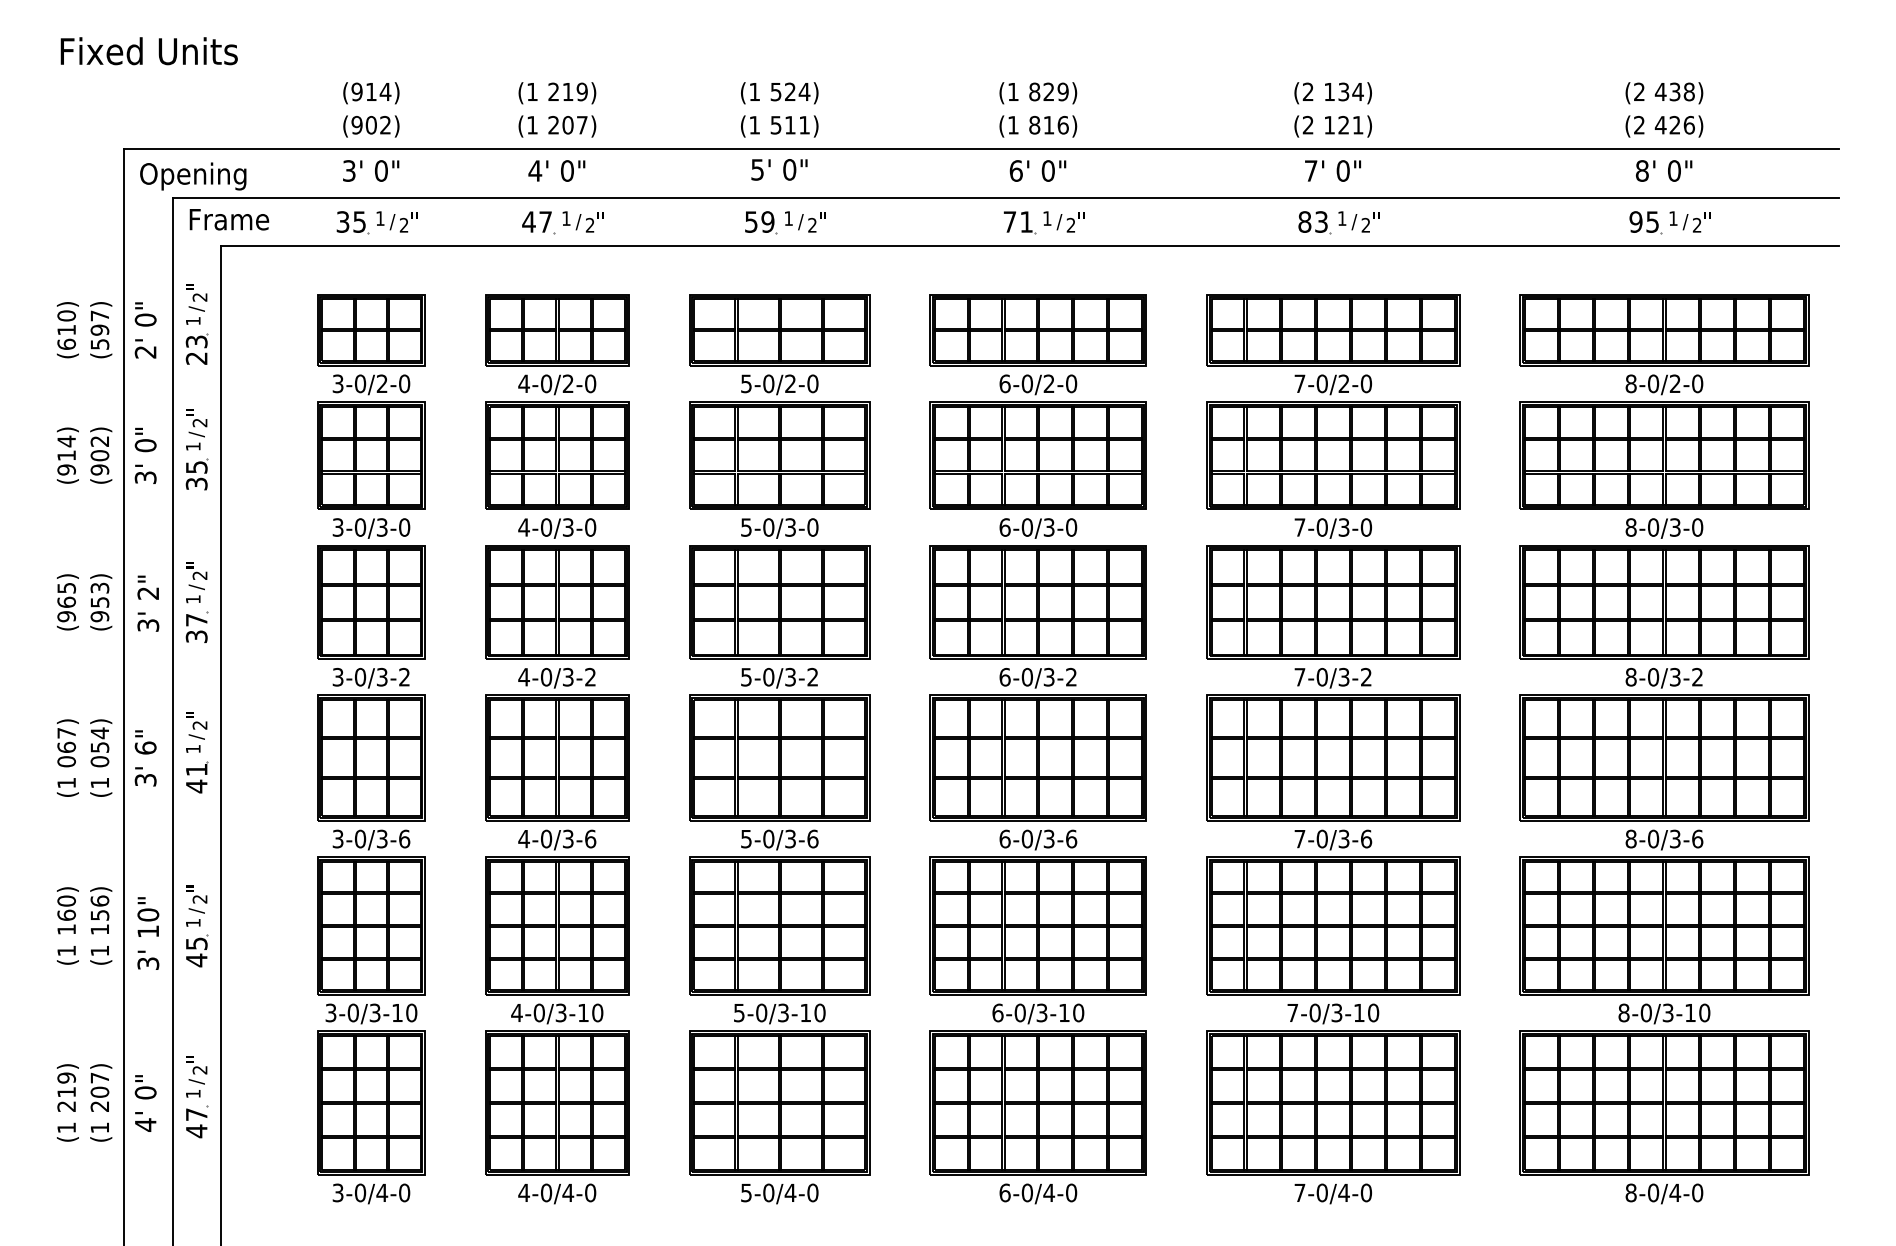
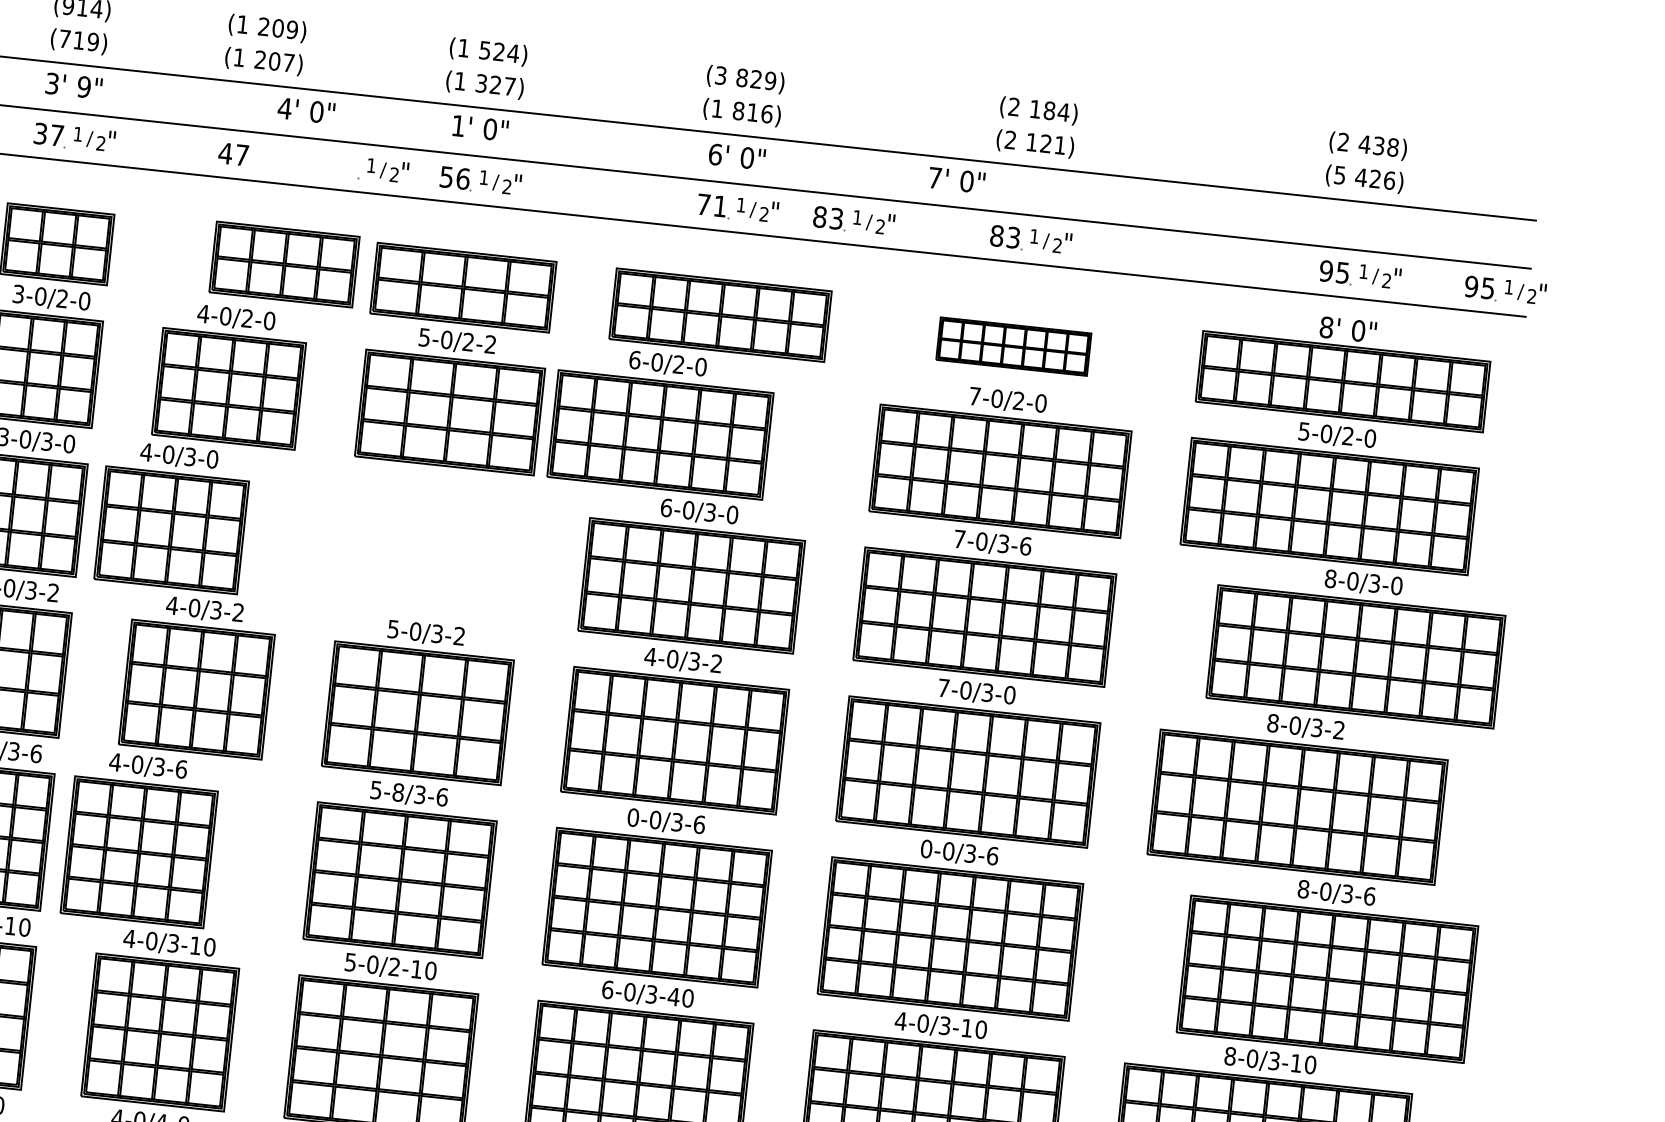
text: (567, 91) -> (277, 27), 219) -> 209)
text: (1013, 91) -> (721, 75), (1 -> (3
text: (1343, 91) -> (1049, 110), 134) -> 184)
text: (371, 124) -> (79, 39), (902) -> (719)
text: (790, 124) -> (495, 84), 511) -> 327)
text: (1639, 124) -> (1340, 174), (2 -> (5
text: (757, 169) -> (458, 125), 5' -> 1'
text: (380, 170) -> (83, 86), 0" -> 9"
text: (556, 170) -> (306, 110), moved
text: (1332, 170) -> (956, 179), moved
text: (1664, 170) -> (1348, 329), moved
text: (359, 221) -> (57, 134), 35 -> 37
text: (767, 221) -> (462, 178), 59 -> 56
part: (578, 222) -> (383, 170), moved
part: (1160, 222) -> (853, 221), added
part: (1815, 222) -> (1504, 290), added
part: (557, 330) -> (284, 264), moved
part: (1333, 330) -> (1013, 346), size x0.6
text: (812, 383) -> (490, 344), 5-0/2-0 -> 5-0/2-2
text: (1630, 383) -> (1303, 431), 8-0/2-0 -> 5-0/2-0
part: (1037, 441) -> (661, 420), moved
text: (1366, 527) -> (1025, 546), 7-0/3-0 -> 7-0/3-6
part: (557, 588) -> (173, 516), moved
part: (779, 588) -> (435, 544), removed
part: (1664, 588) -> (1357, 643), moved
text: (1004, 676) -> (650, 655), 6-0/3-2 -> 4-0/3-2
text: (1366, 677) -> (1009, 695), 7-0/3-2 -> 7-0/3-0
text: (1004, 838) -> (632, 817), 6-0/3-6 -> 0-0/3-6
text: (1299, 838) -> (926, 848), 7-0/3-6 -> 0-0/3-6
text: (768, 839) -> (398, 792), 5-0/3-6 -> 5-8/3-6
part: (557, 912) -> (140, 838), moved
part: (1664, 912) -> (1328, 965), moved
text: (1064, 1012) -> (674, 996), 6-0/3-10 -> 6-0/3-40
text: (1292, 1012) -> (900, 1020), 7-0/3-10 -> 4-0/3-10
text: (783, 1013) -> (394, 967), 5-0/3-10 -> 5-0/2-10

